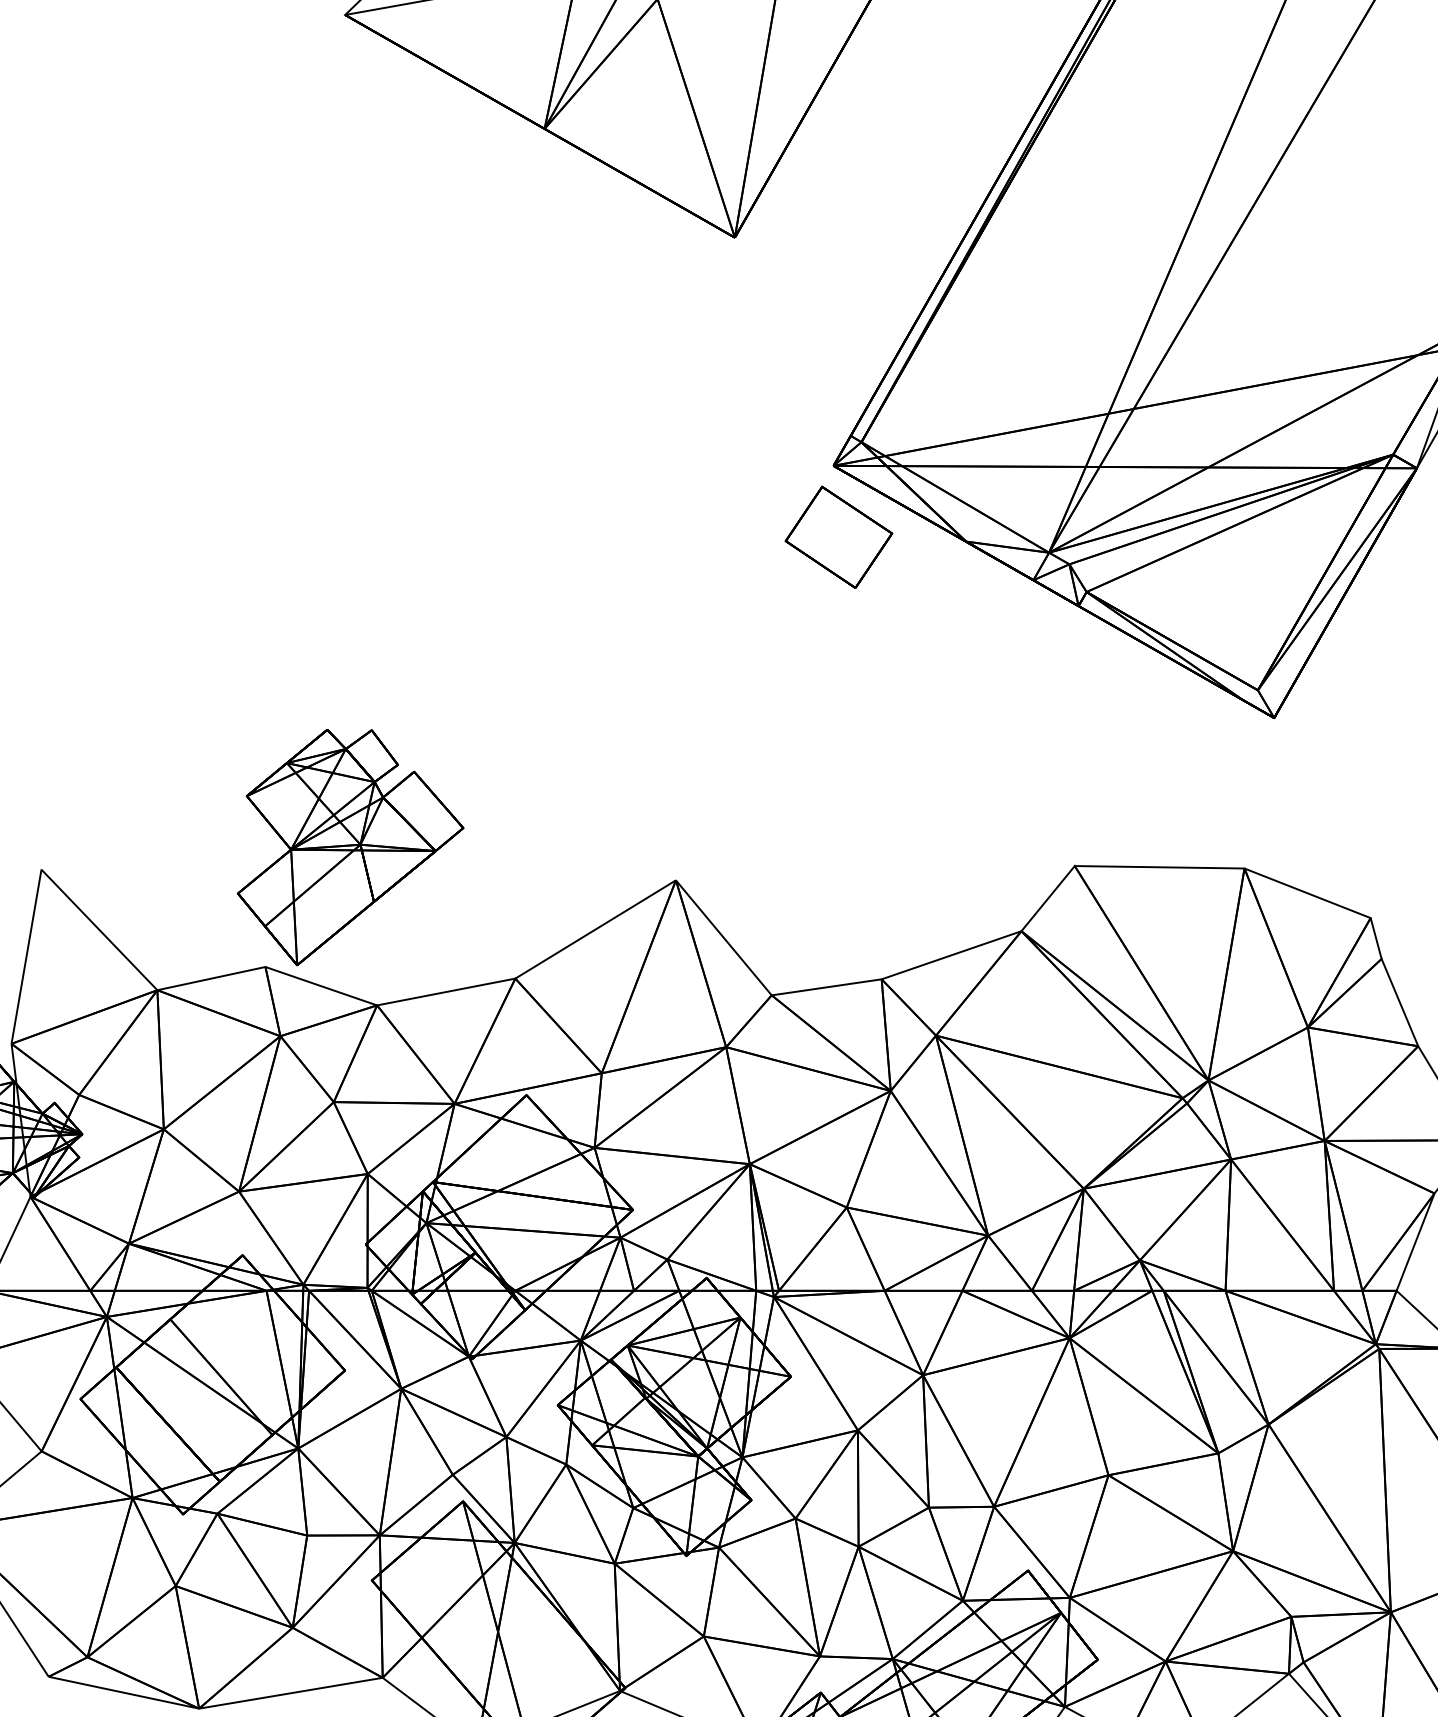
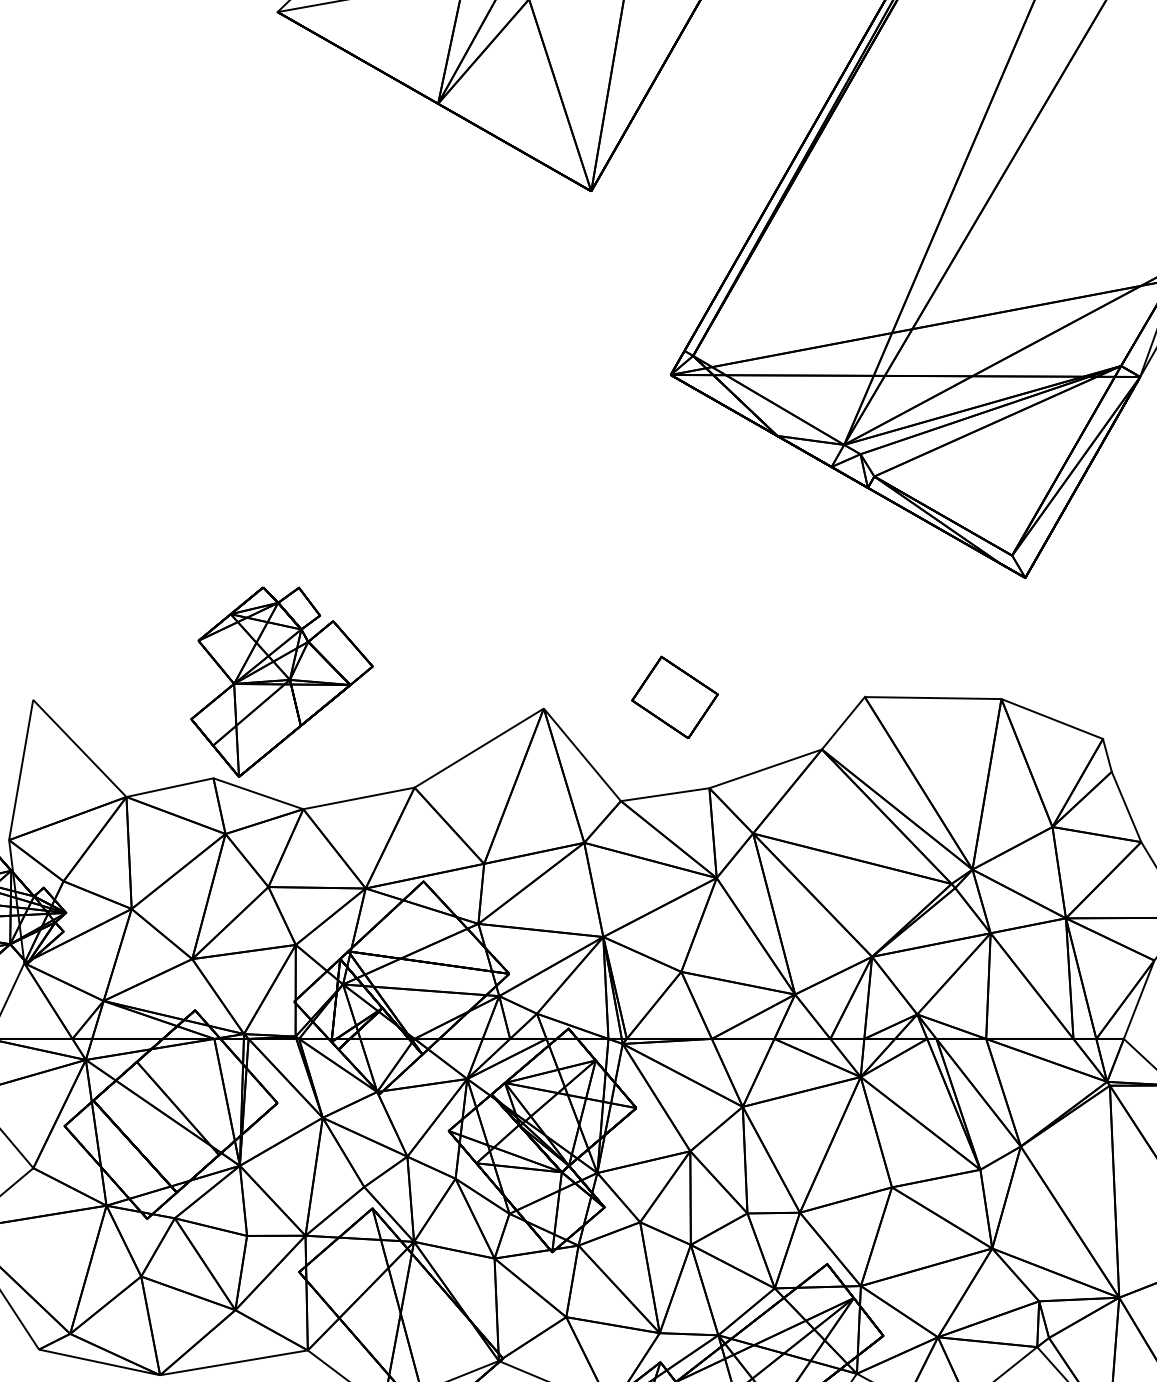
part: (838, 536) -> (674, 696), moved

